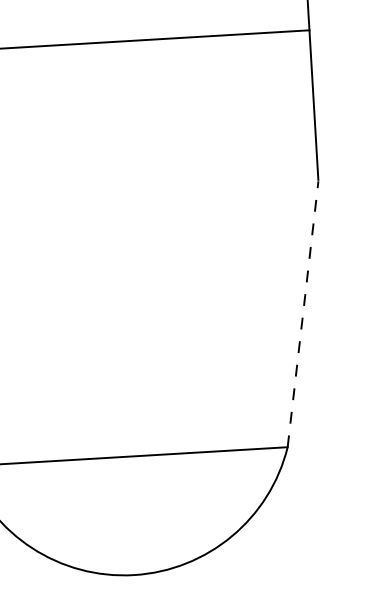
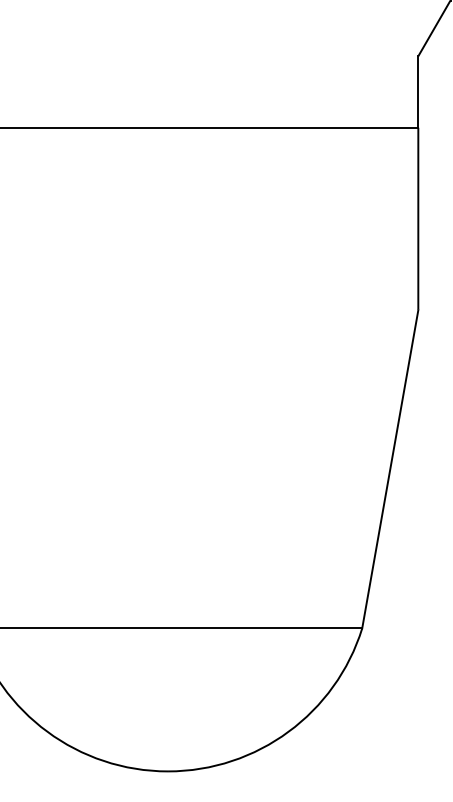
line: (303, 313) -> (390, 468), dashed -> solid

